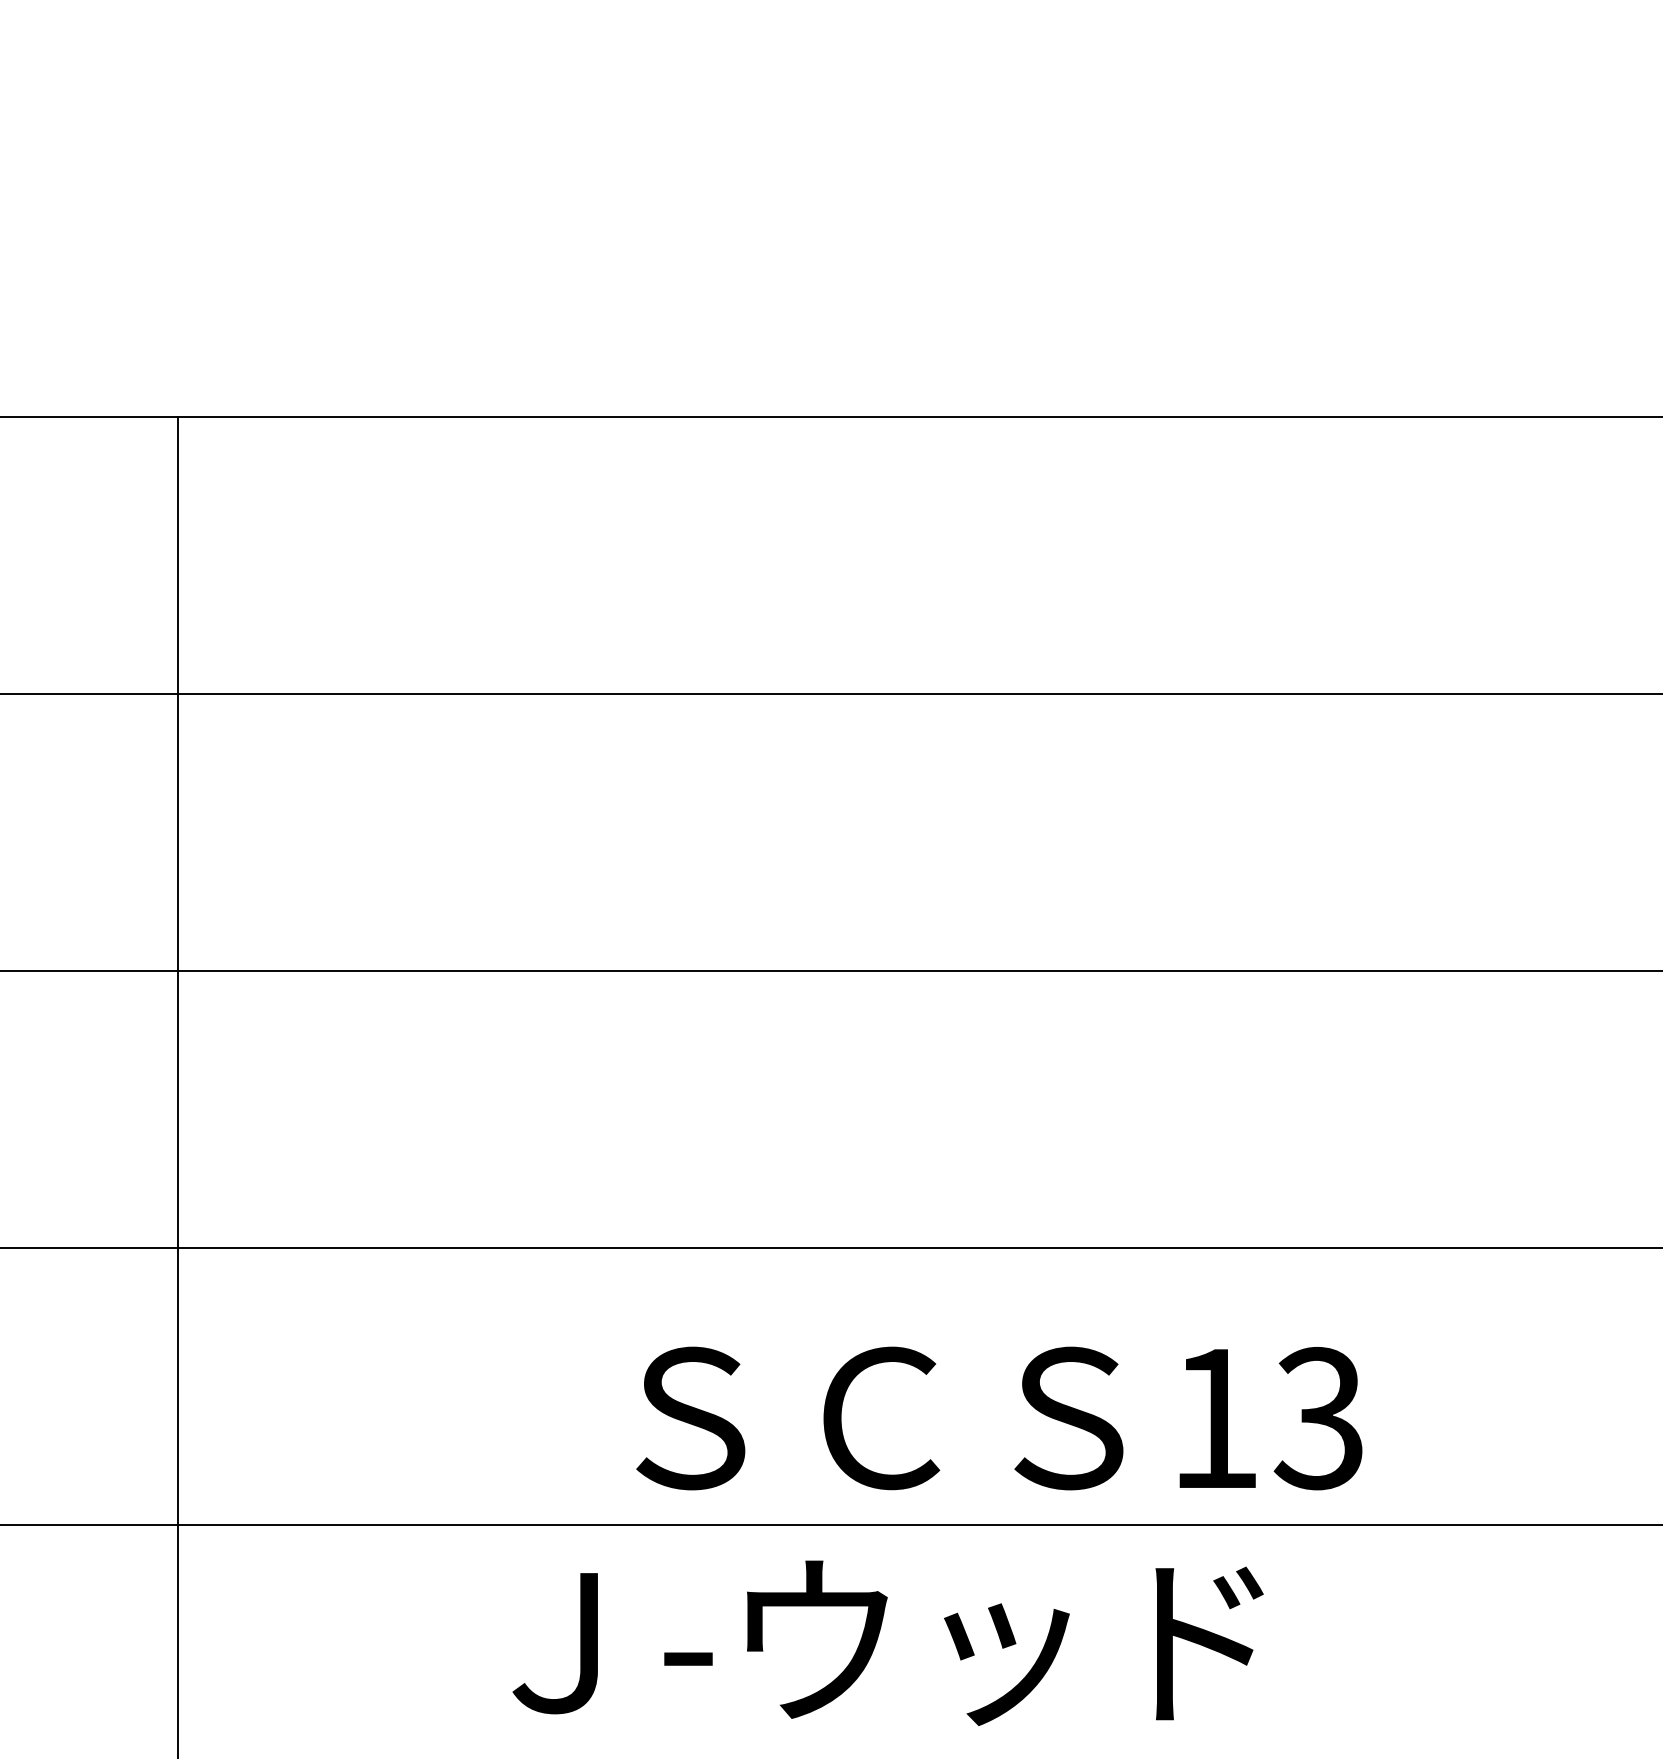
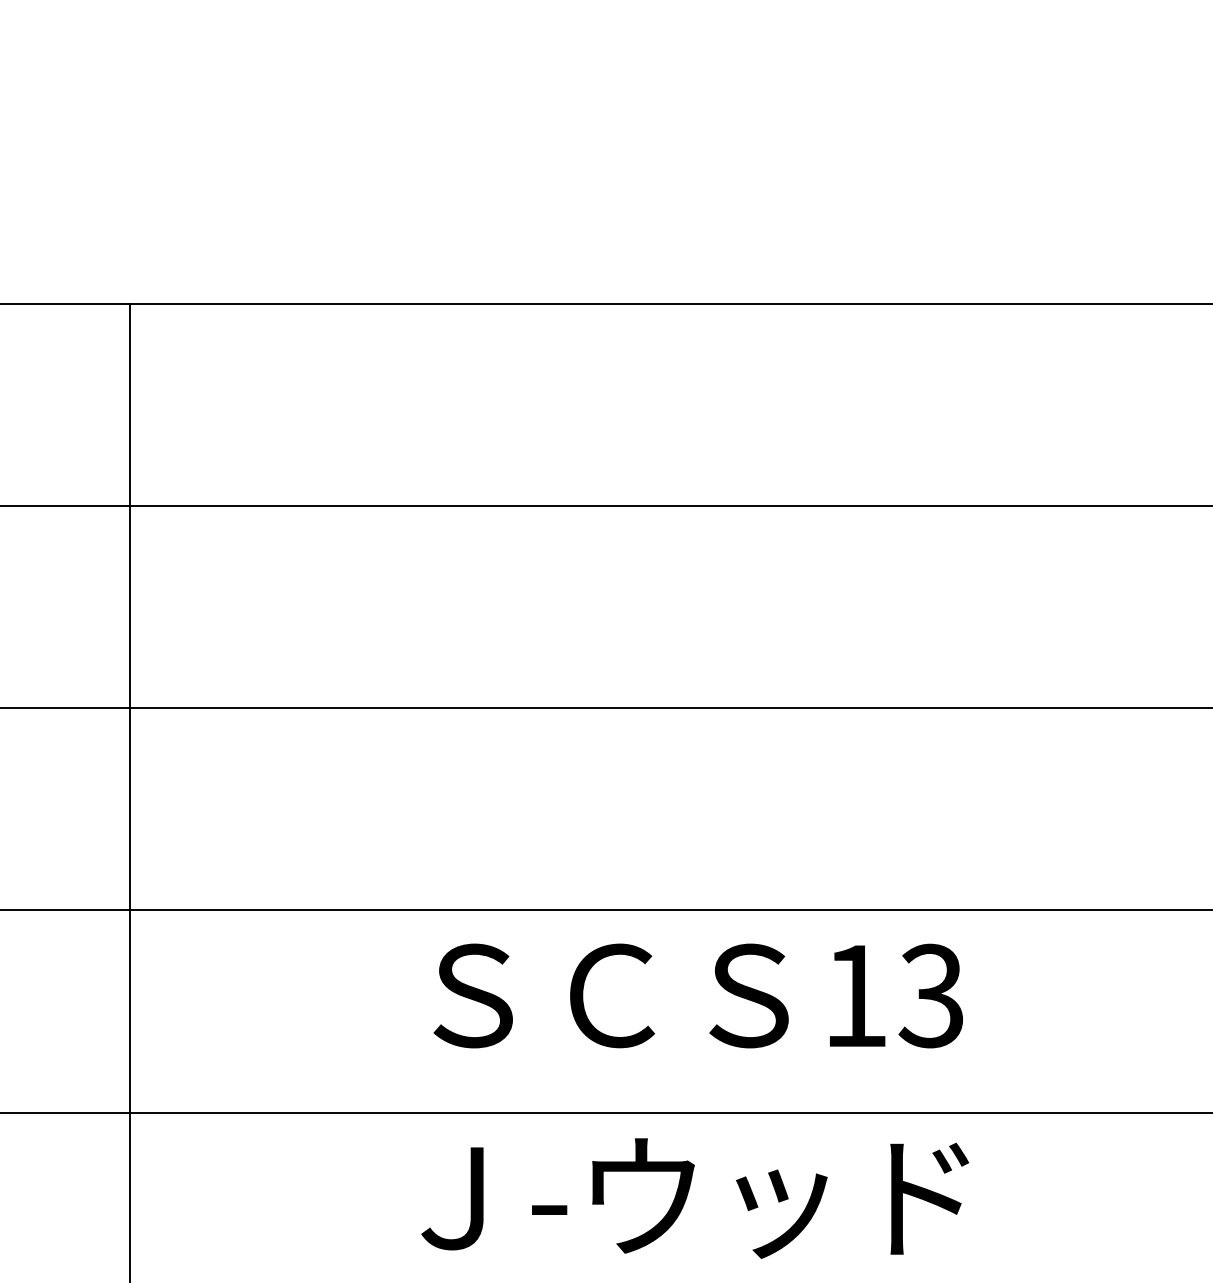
text: (999, 1418) -> (698, 995), moved
text: (887, 1642) -> (694, 1198), moved

